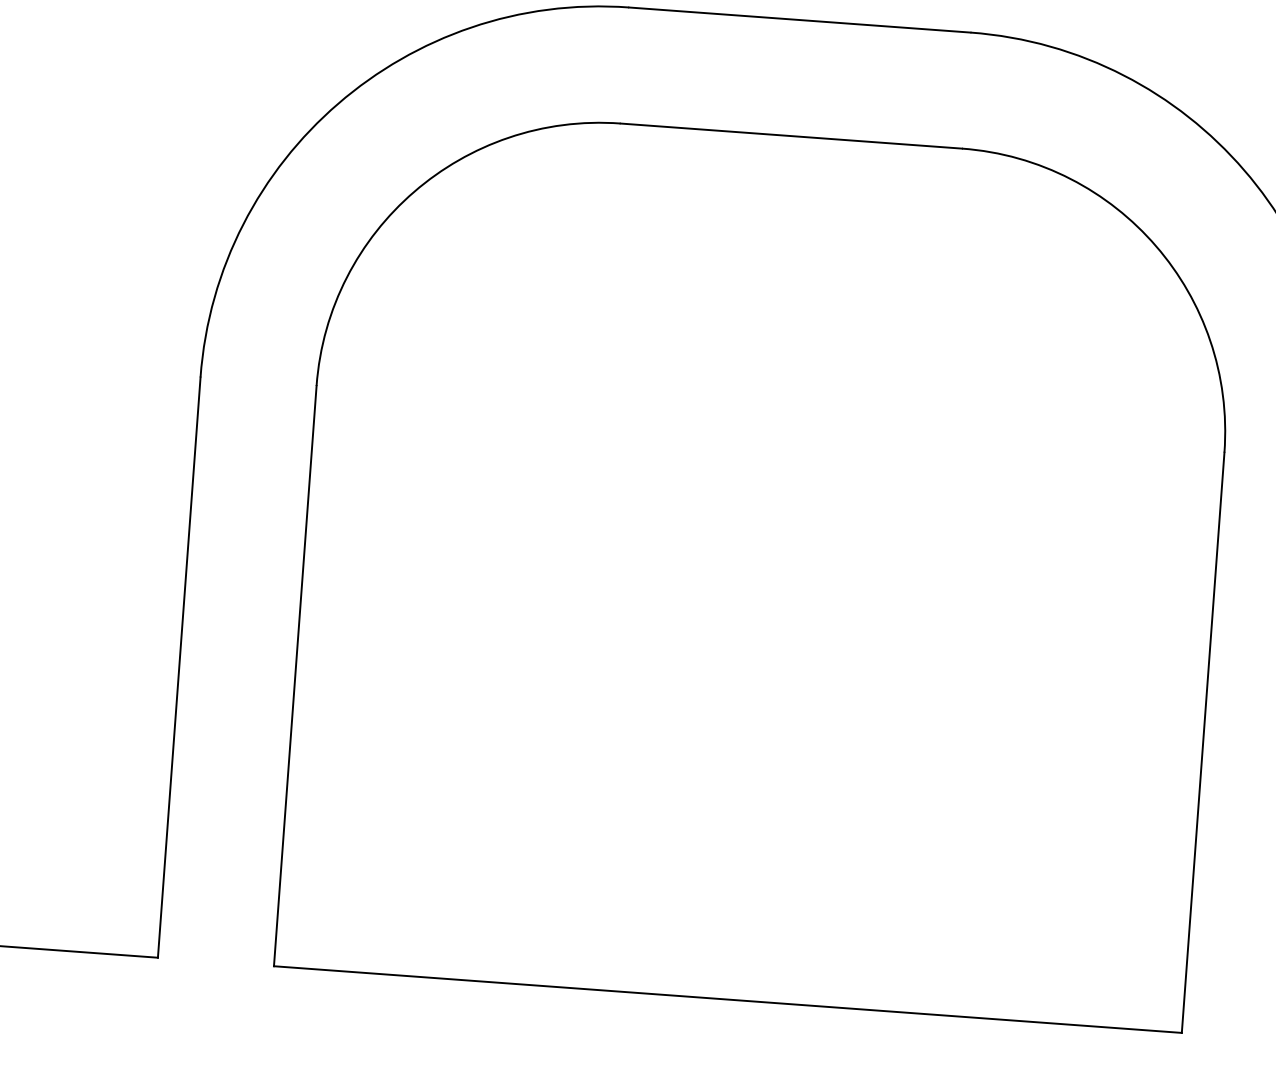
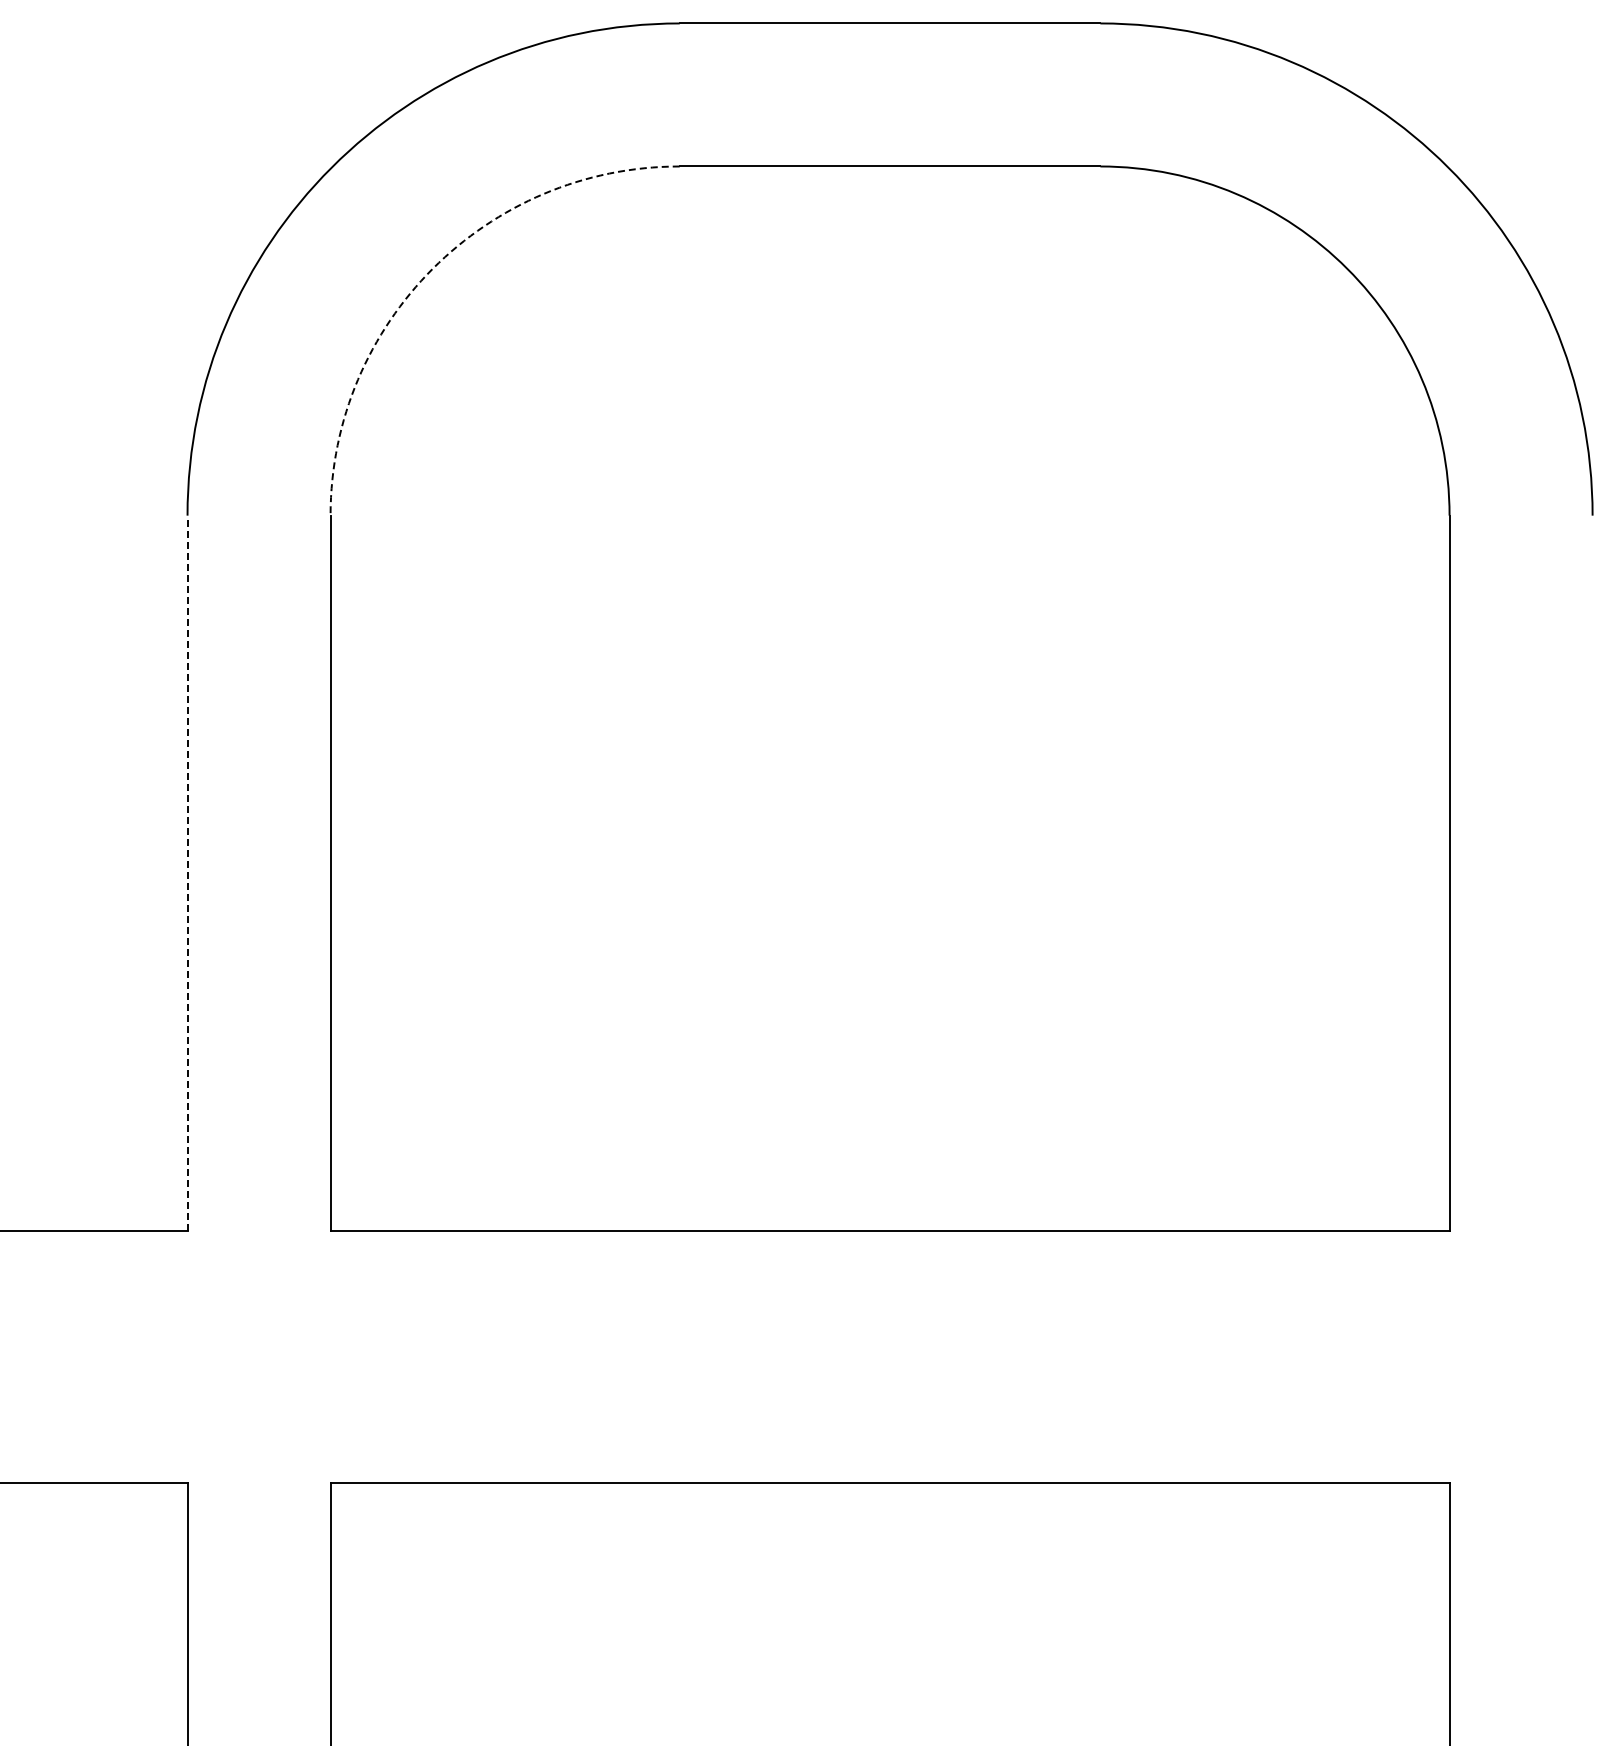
arc: (414, 191) -> (432, 268), solid -> dashed
line: (179, 667) -> (187, 873), solid -> dashed

